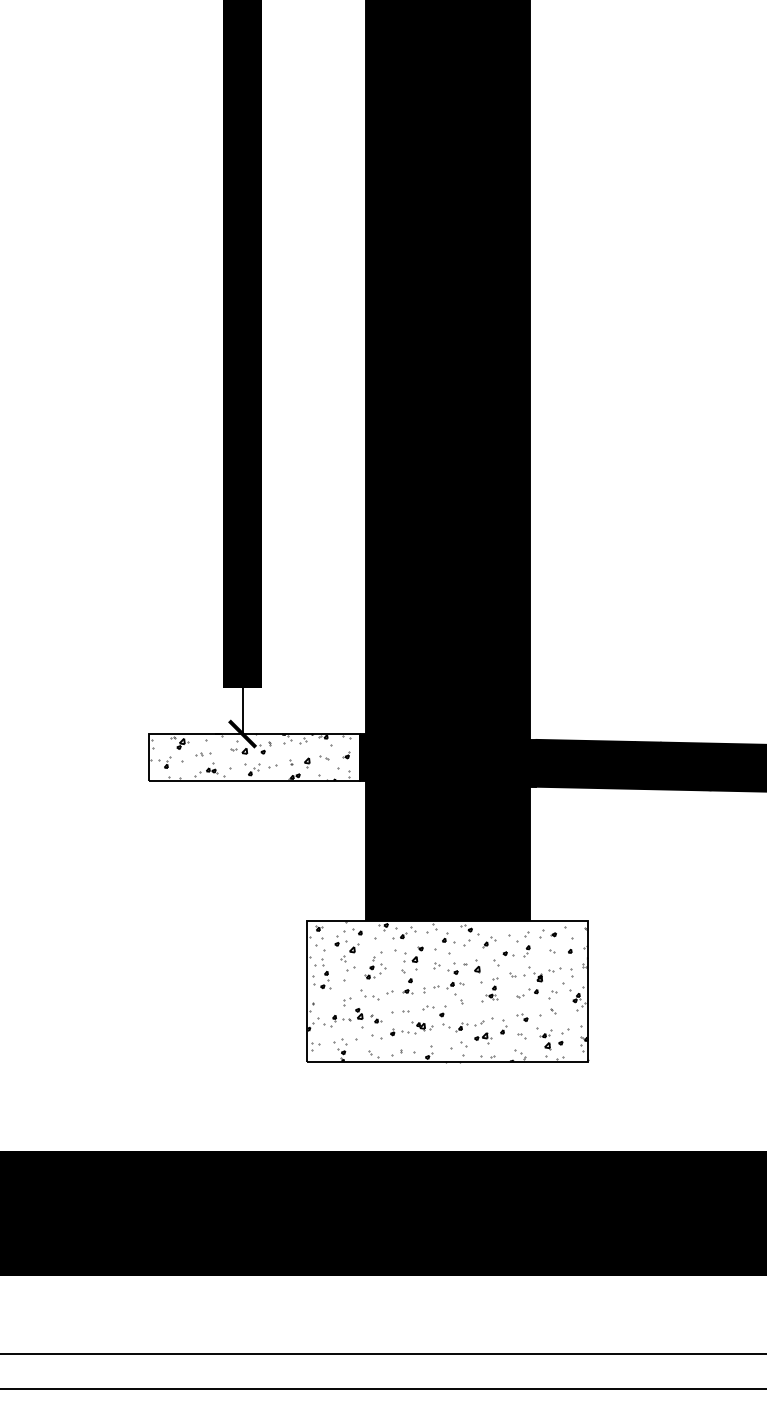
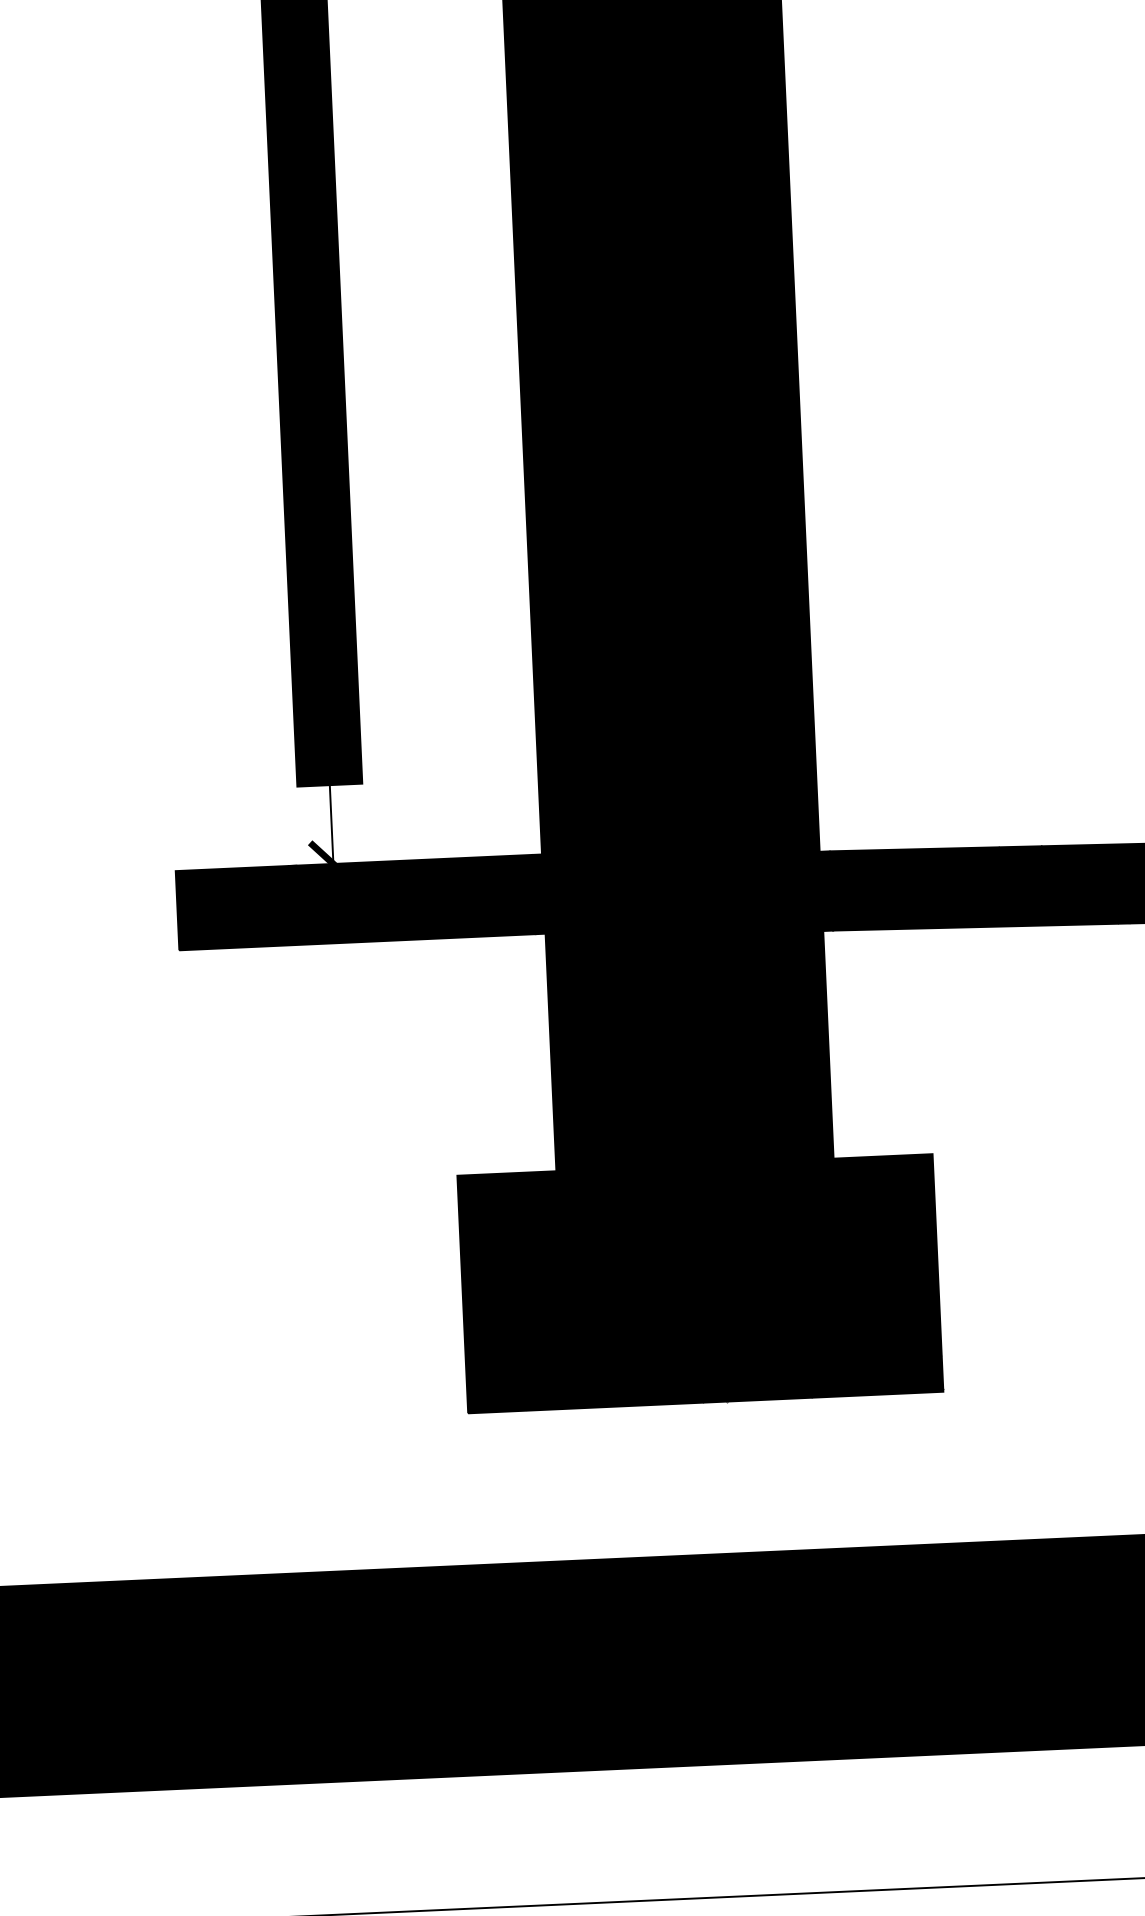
fill: (254, 757) -> (355, 902), added
fill: (447, 991) -> (699, 1283), added

